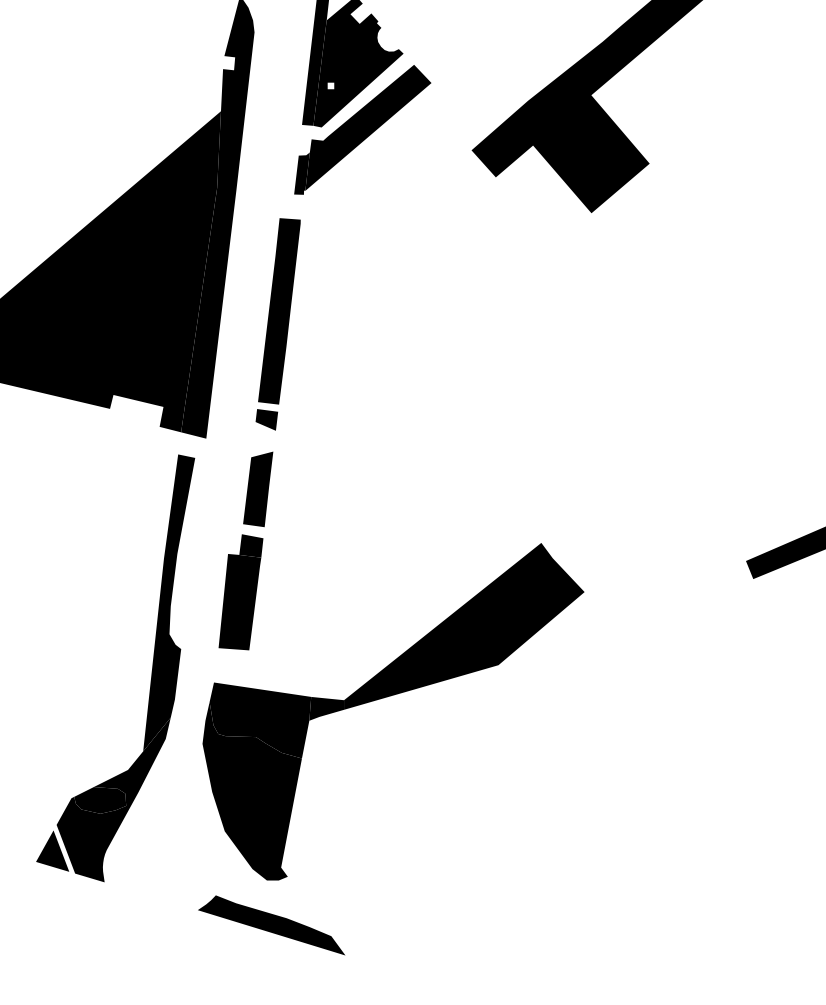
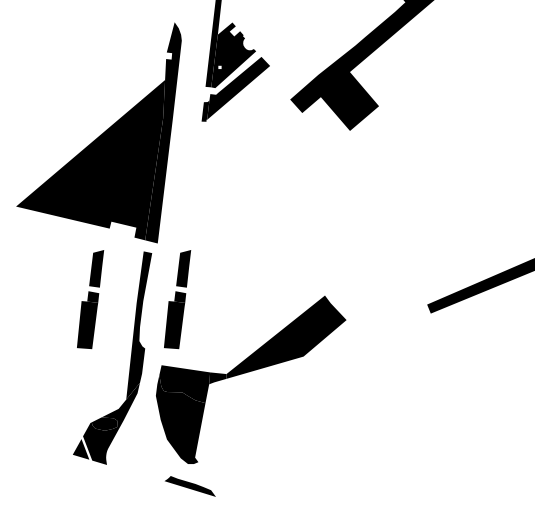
part: (277, 324) -> (193, 186), removed
part: (71, 550) -> (90, 299), added
part: (269, 925) -> (189, 486), size x0.7

